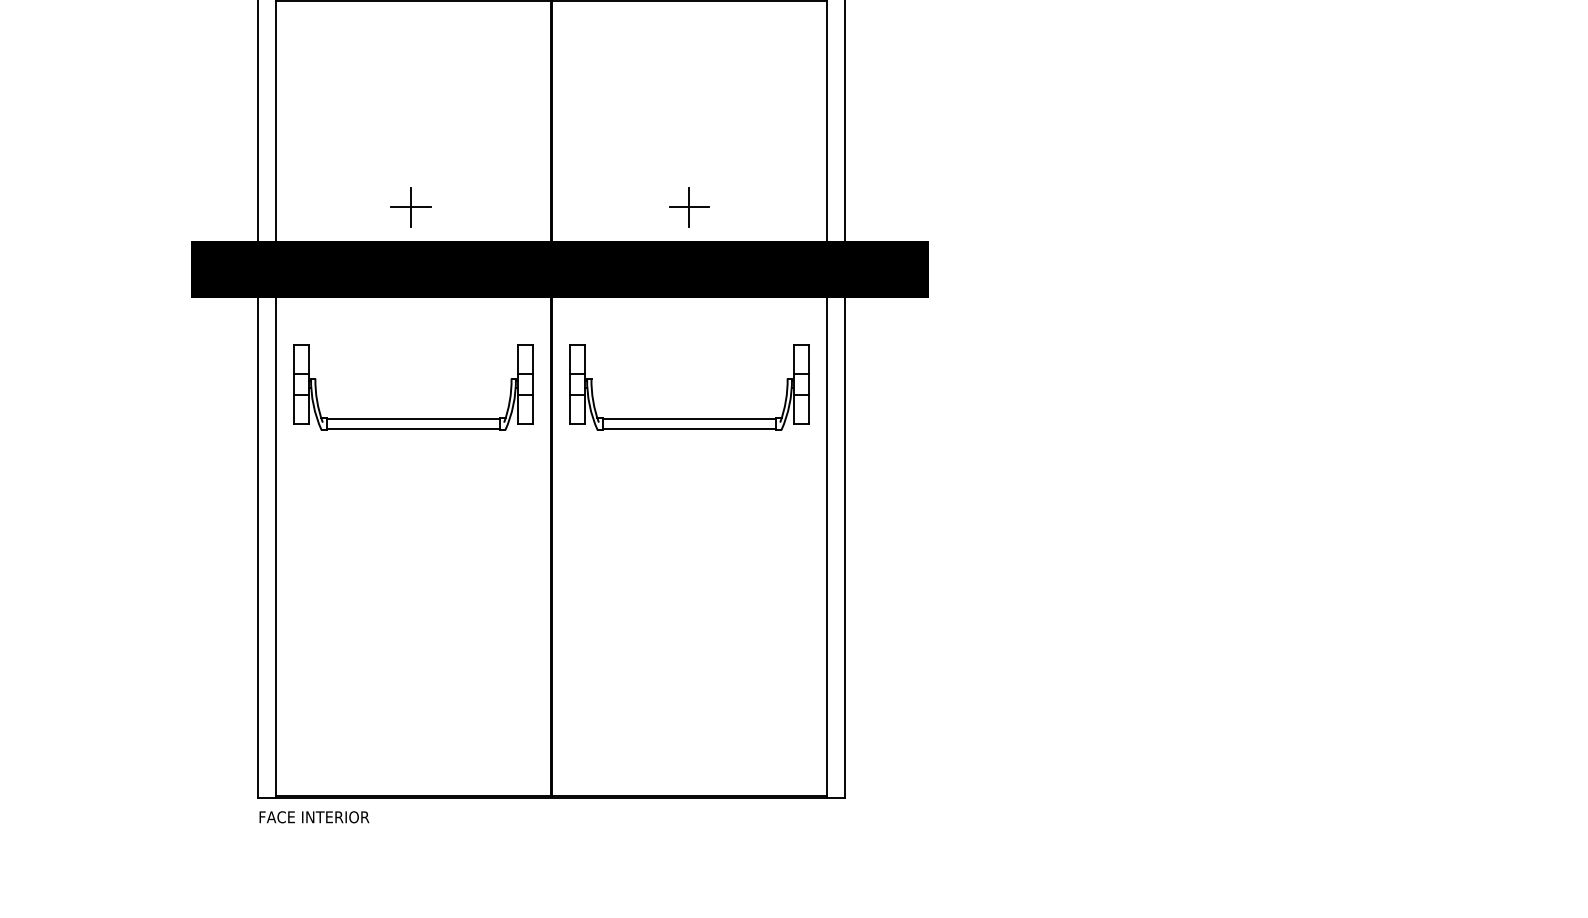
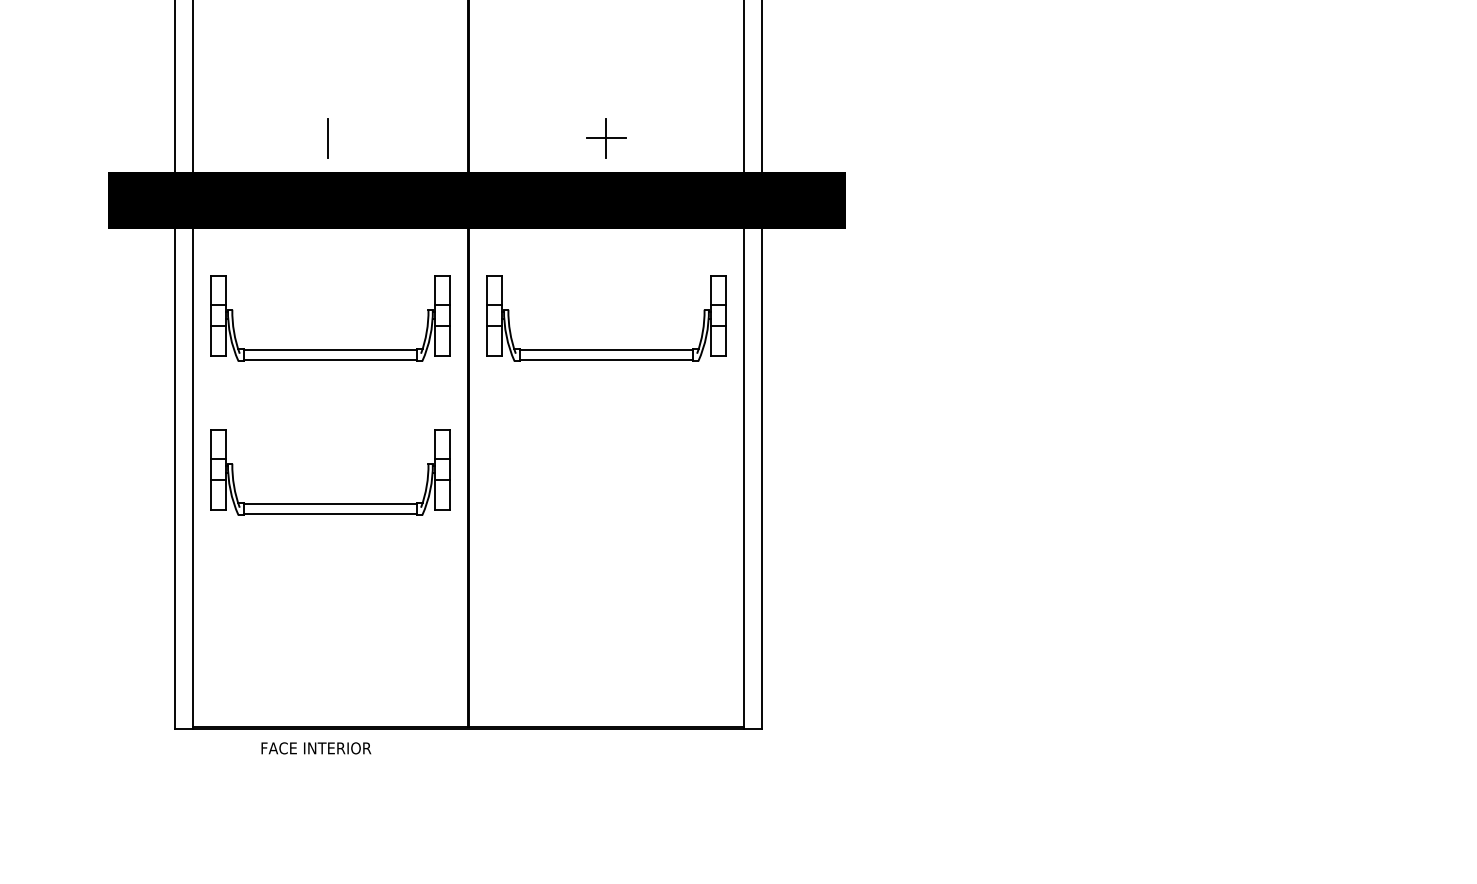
line: (410, 207) -> (327, 138), removed
part: (413, 572) -> (330, 503), added
text: (314, 817) -> (316, 748), moved

